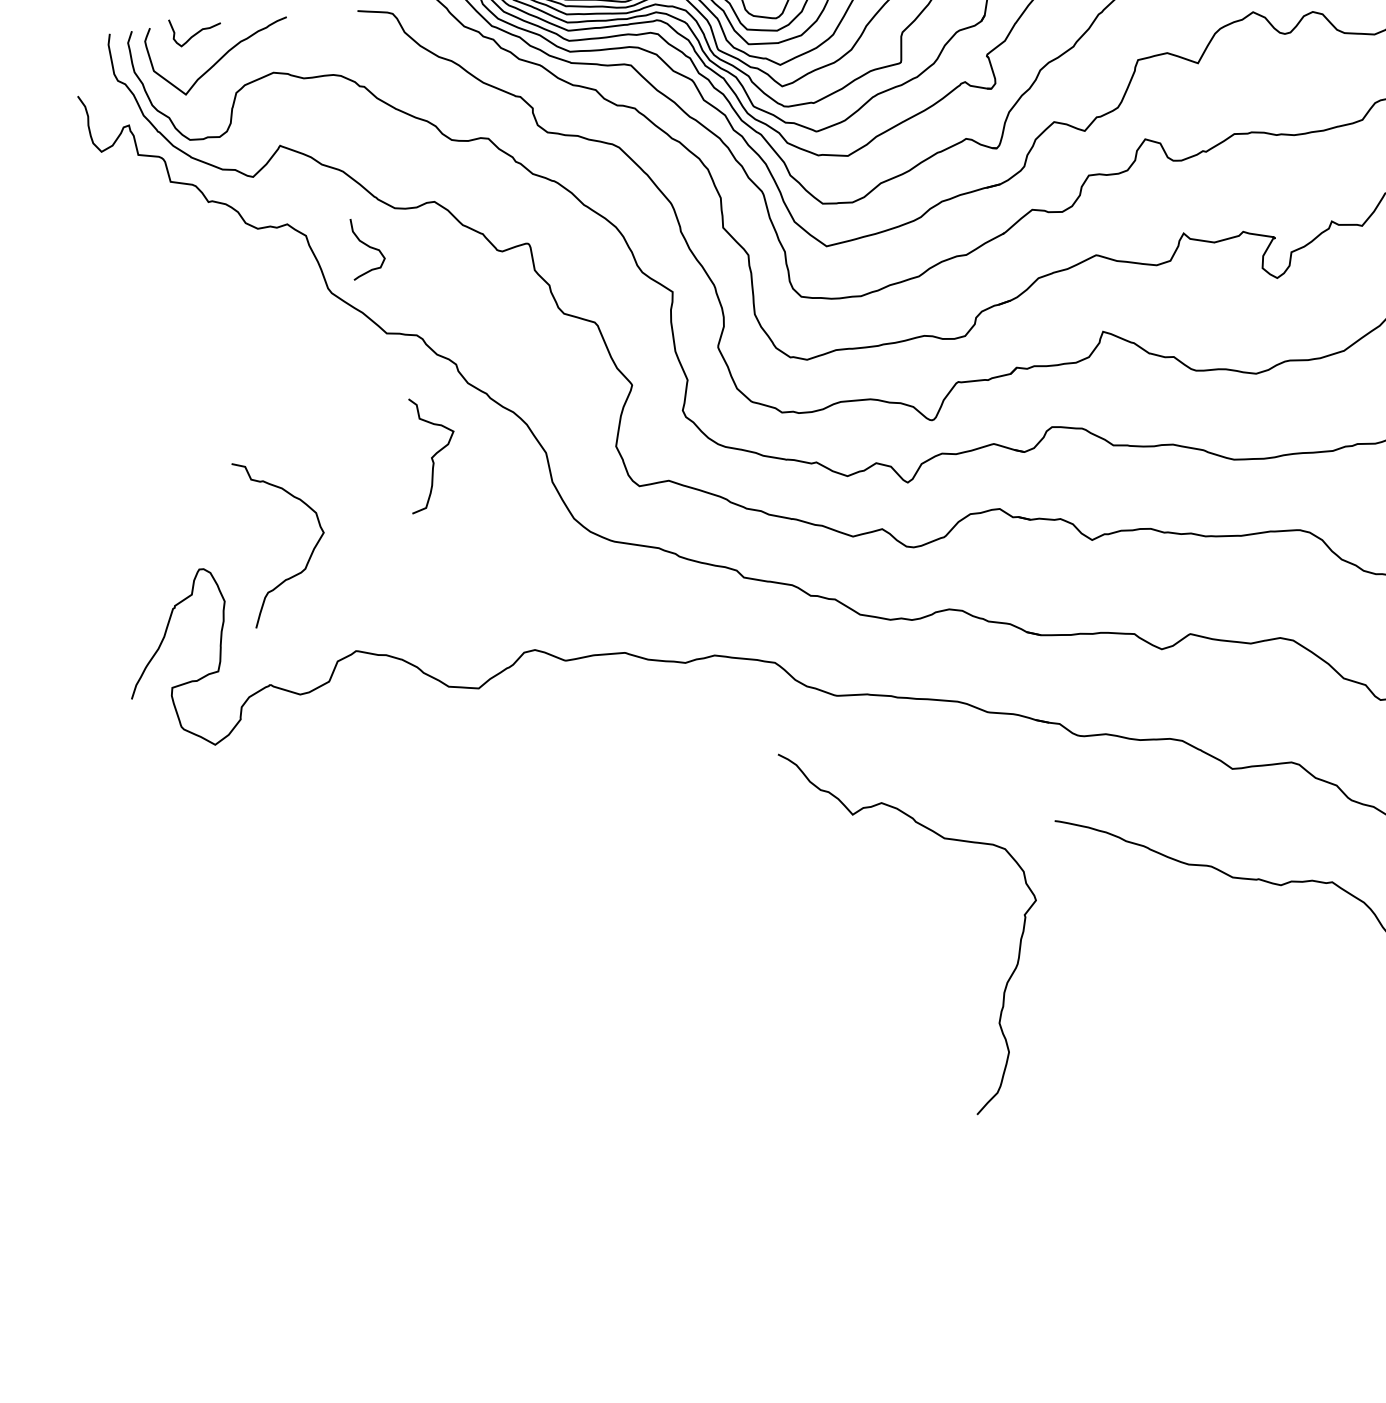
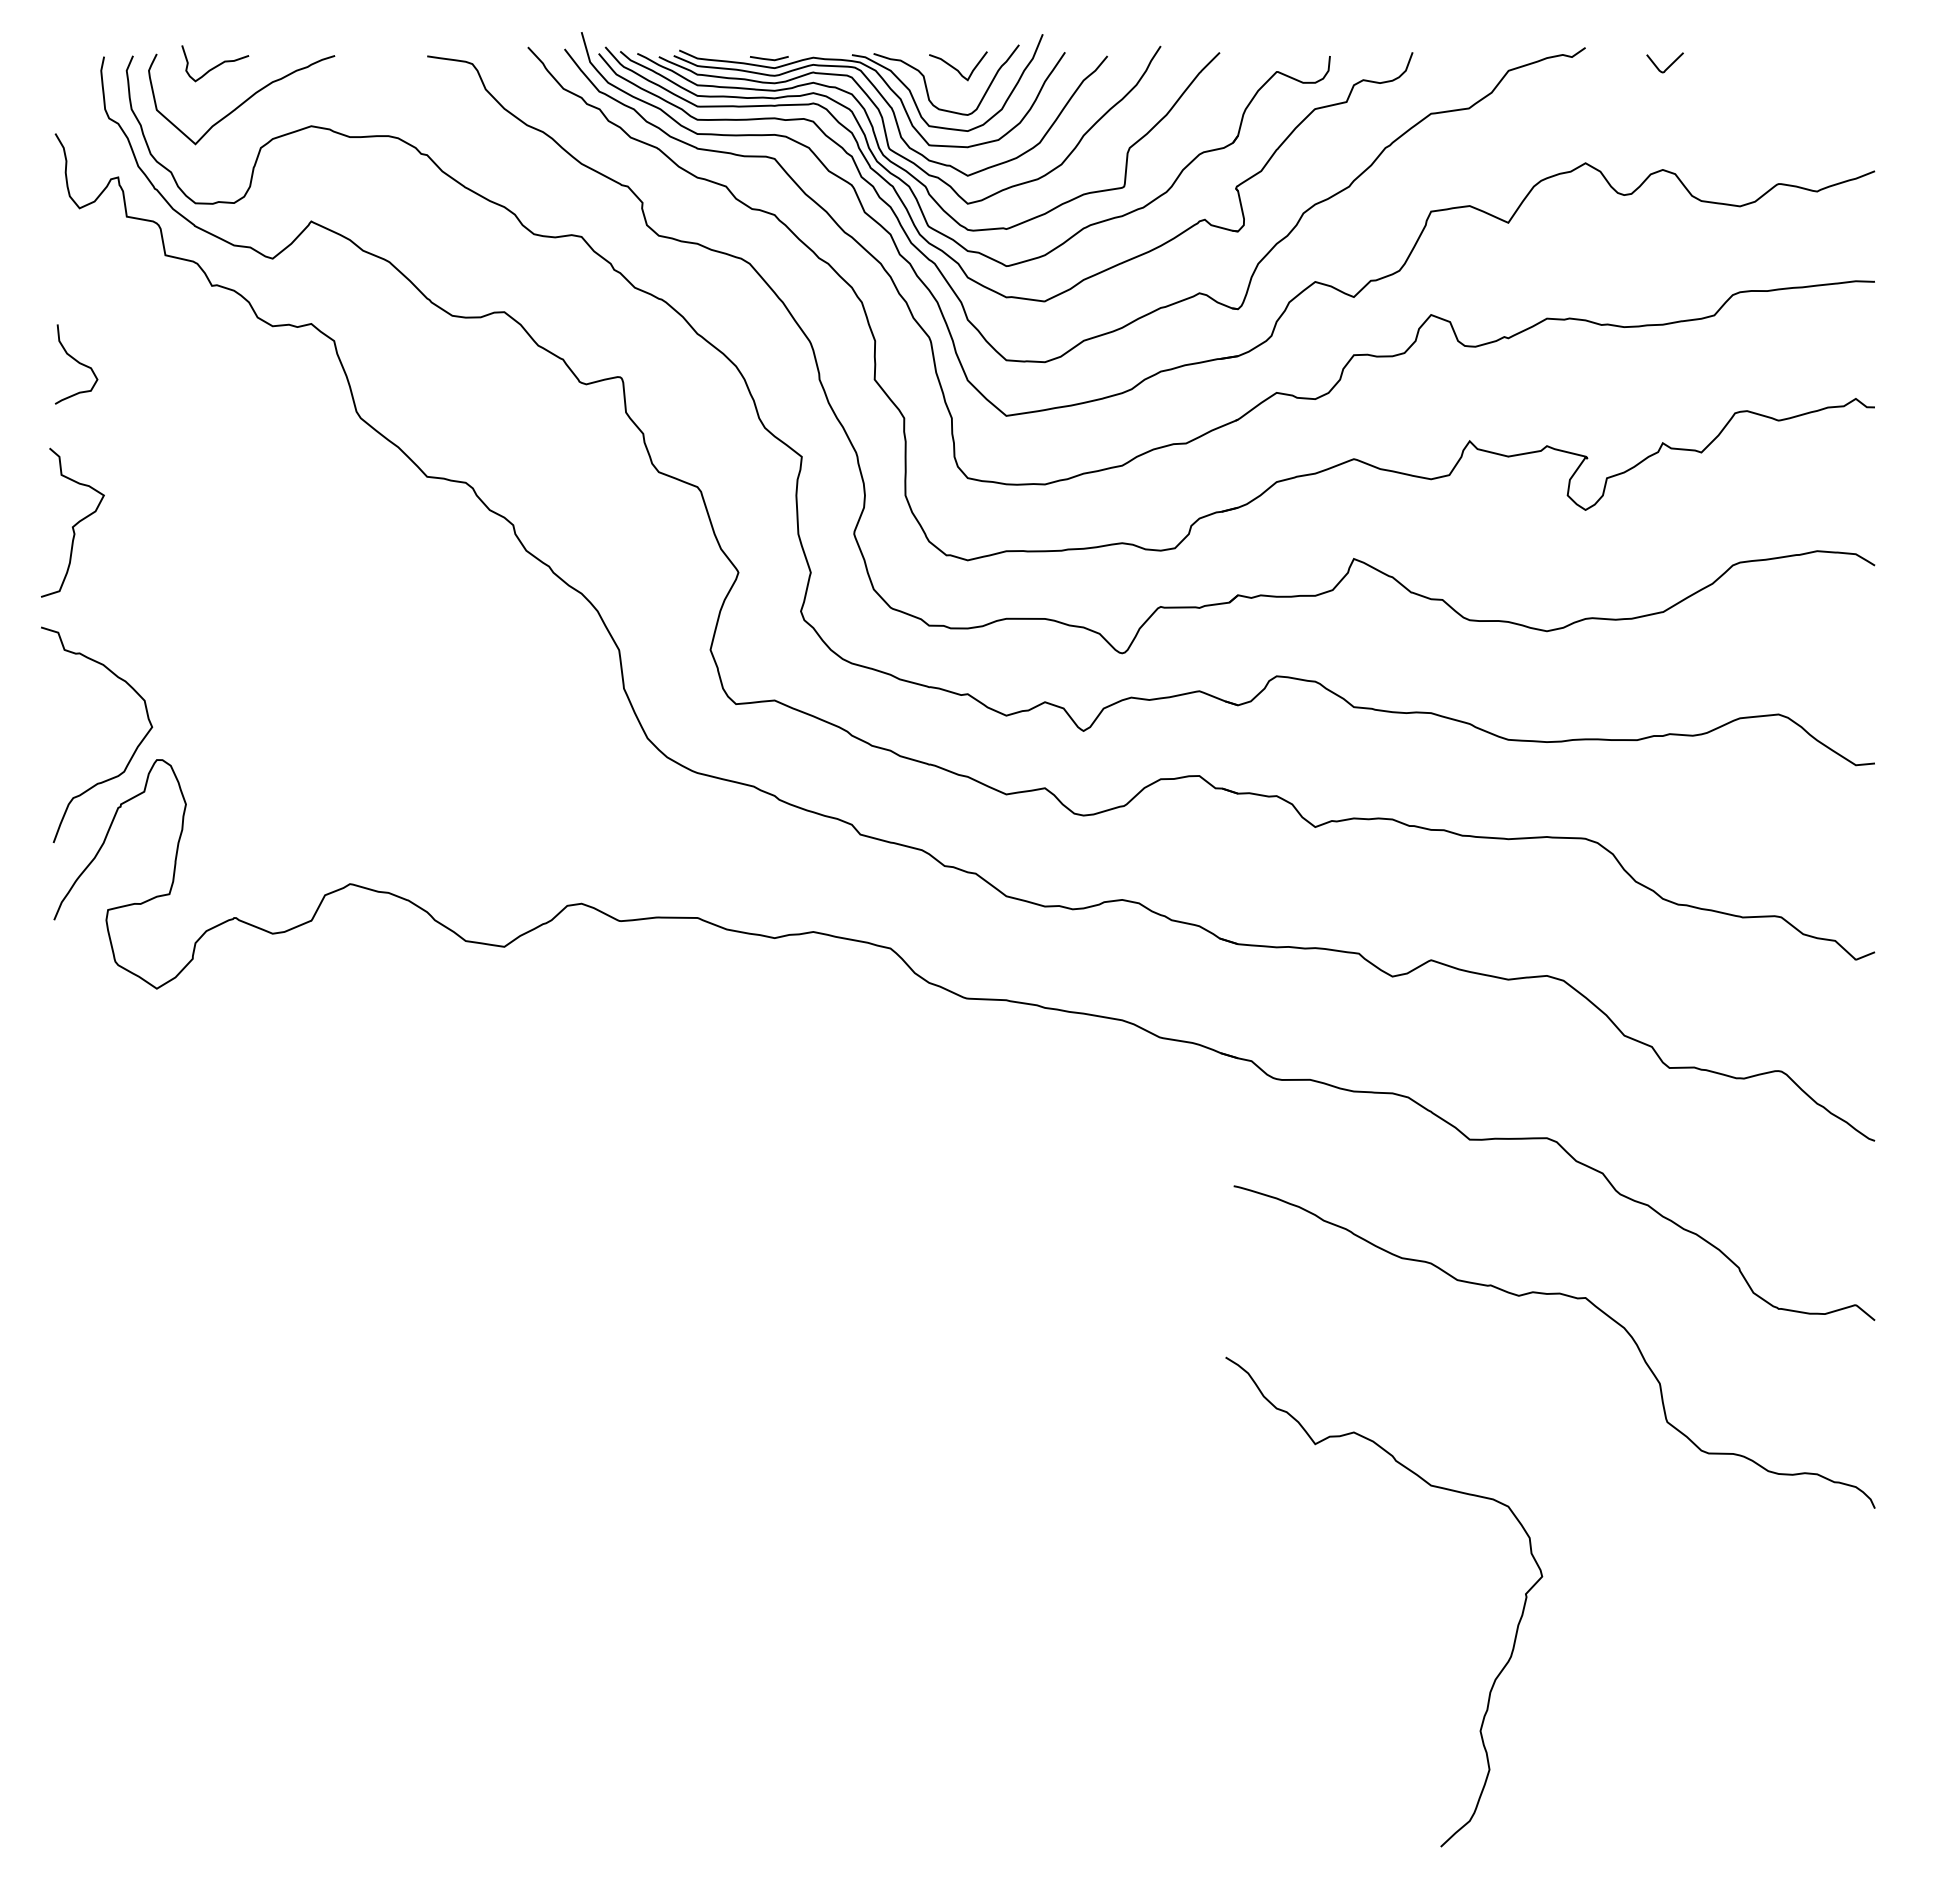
curve: (368, 246) -> (77, 362), moved
curve: (432, 455) -> (74, 524), moved
curve: (309, 557) -> (130, 757), moved
curve: (944, 839) -> (1430, 1486), moved

